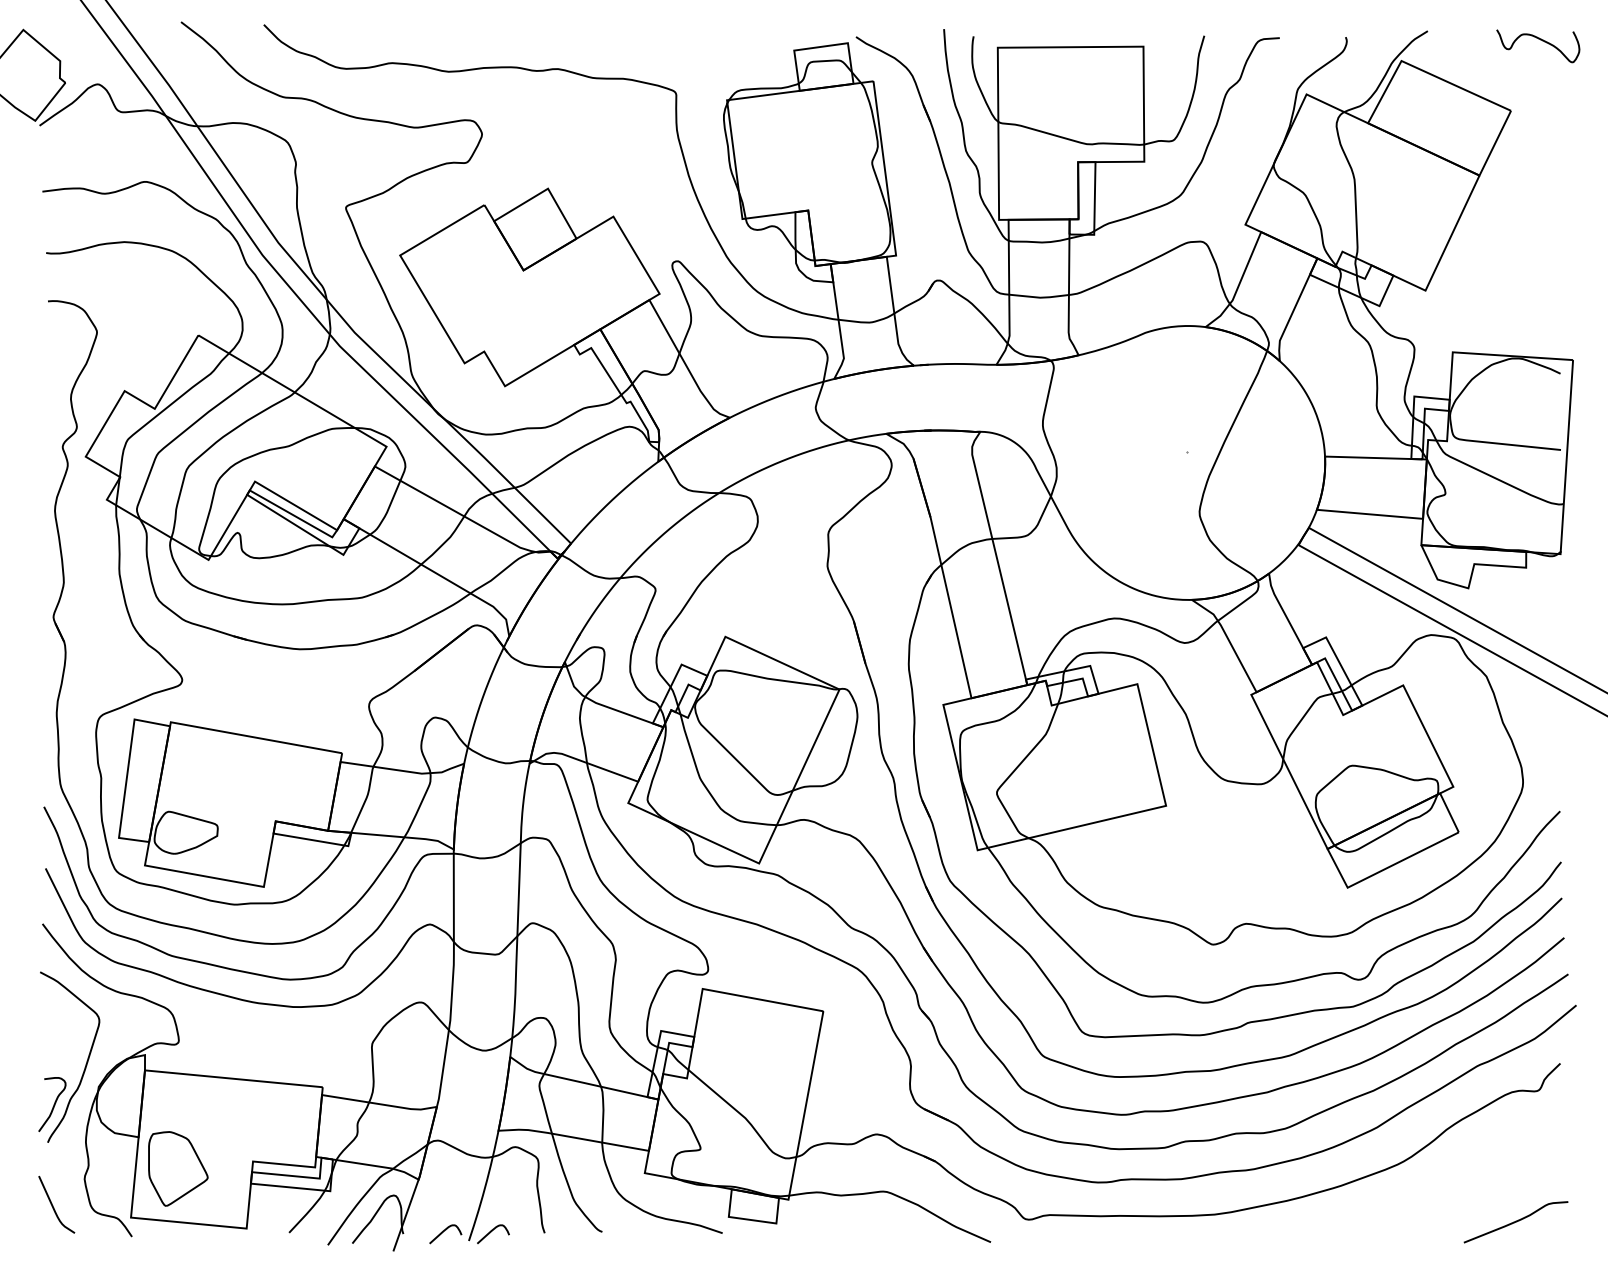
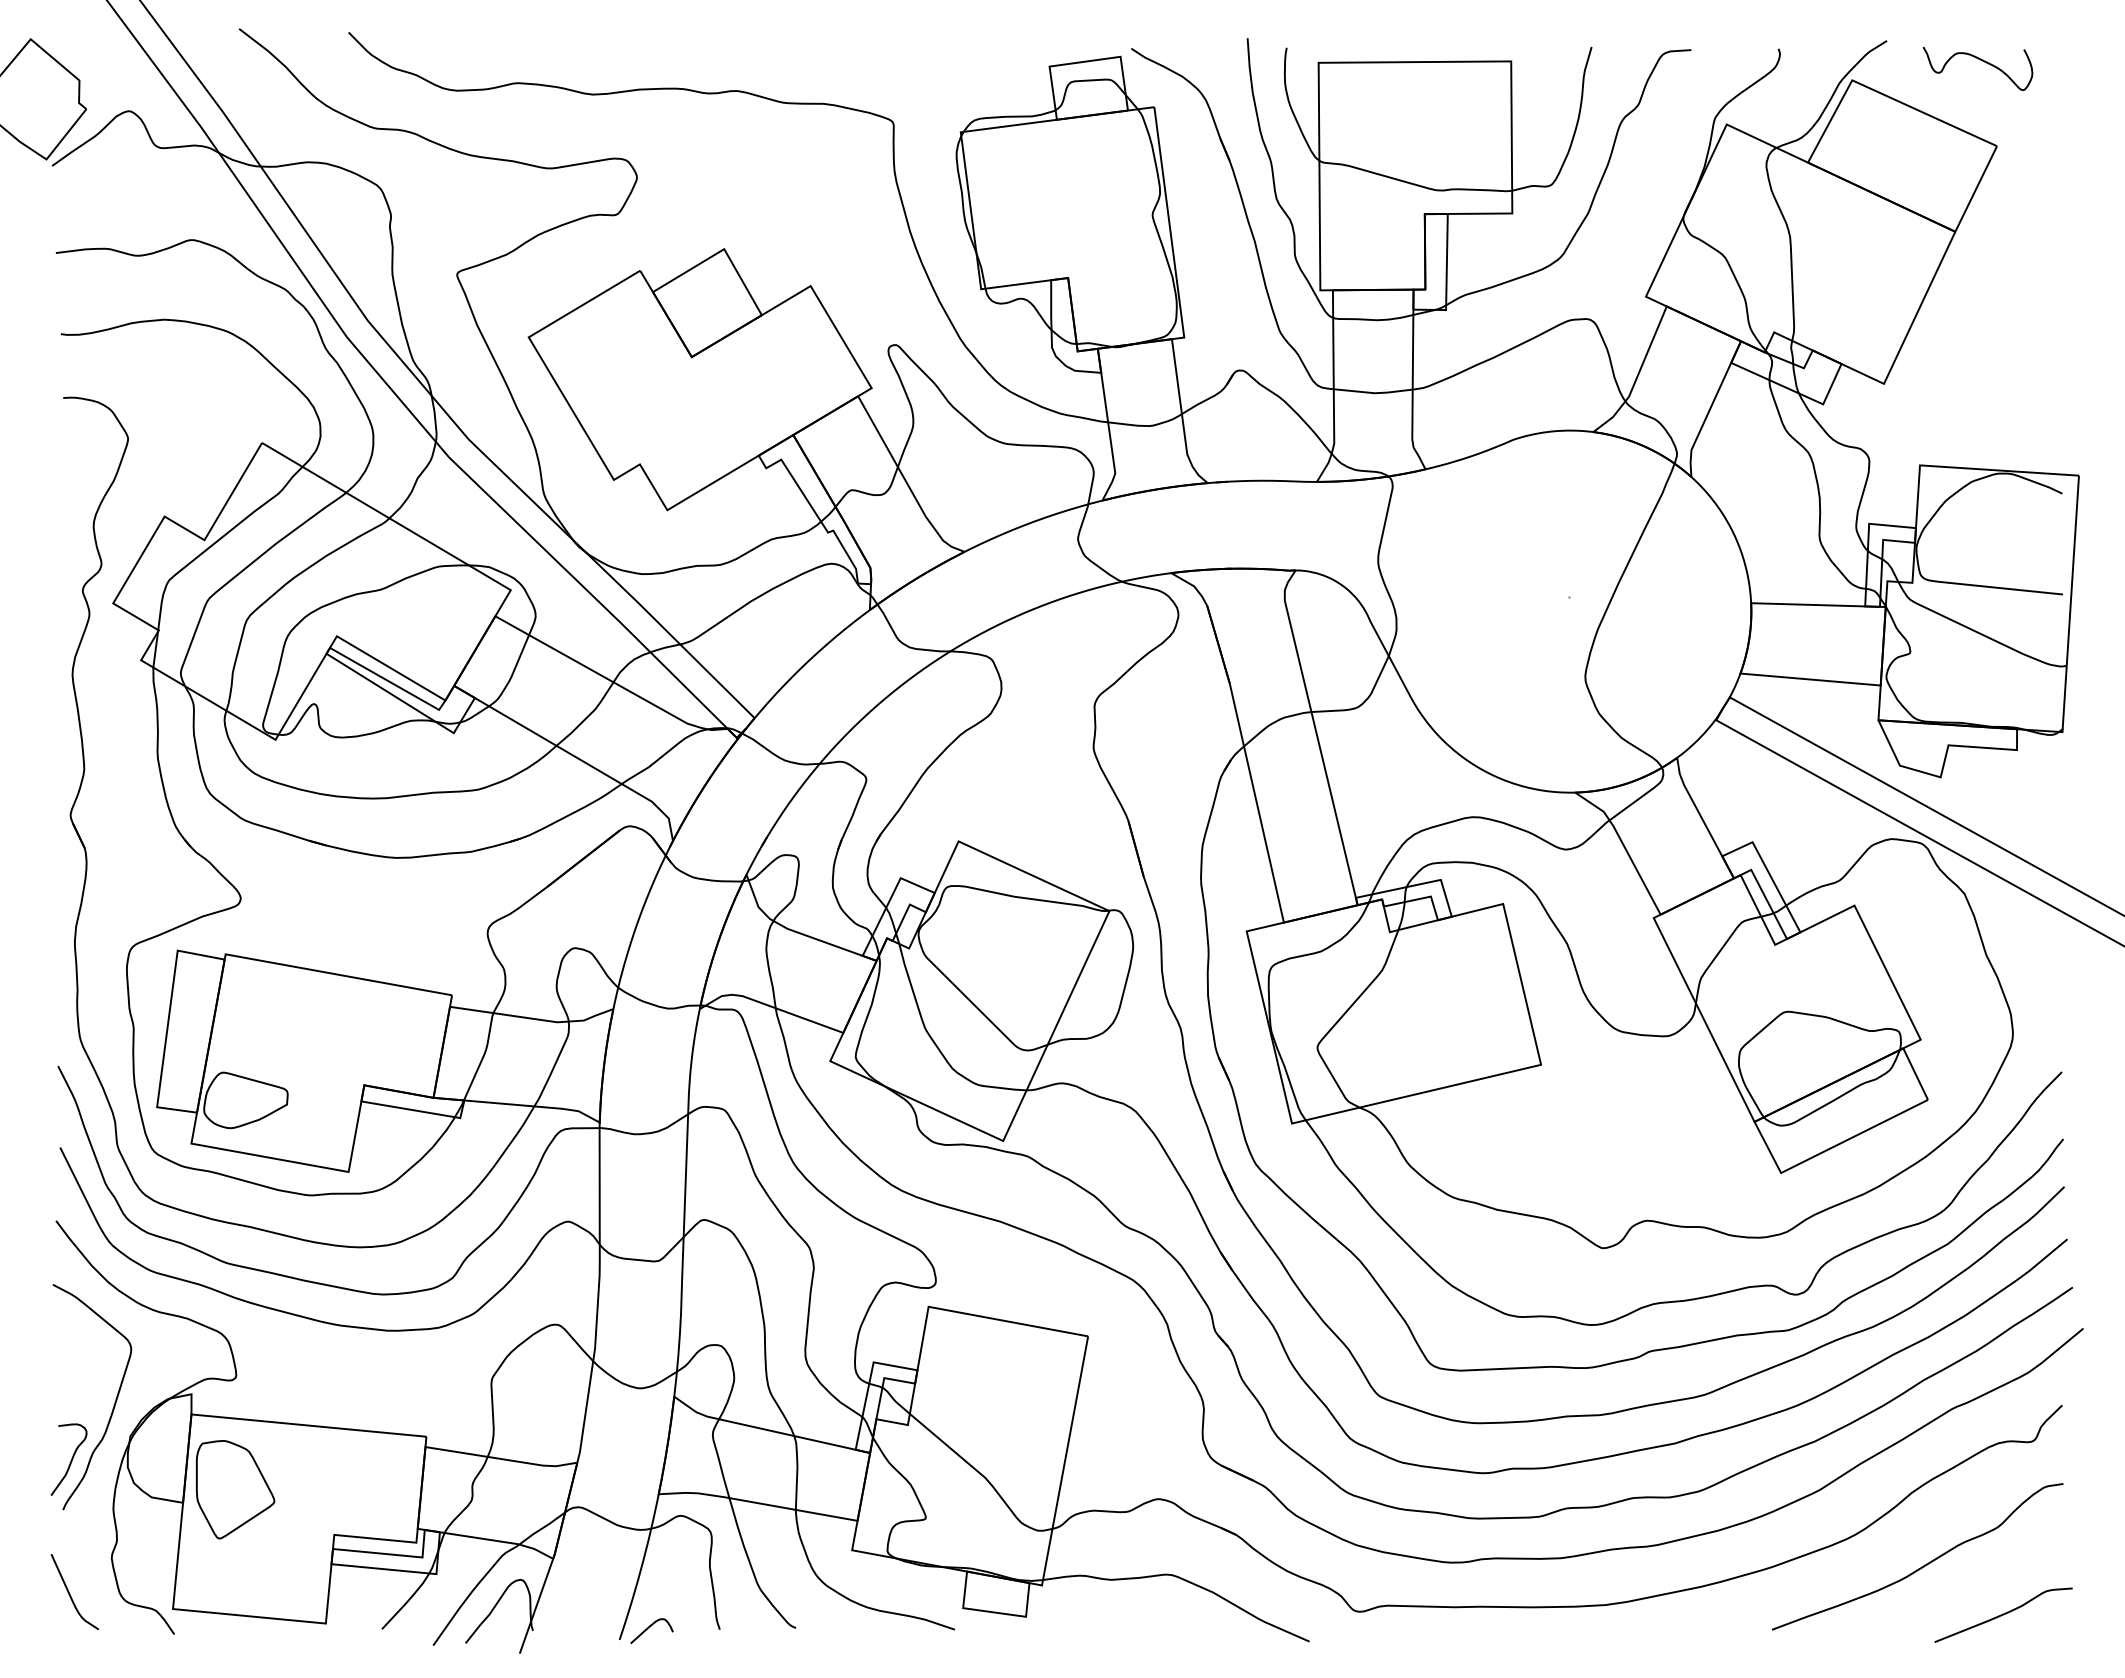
curve: (1540, 39) -> (1980, 60), moved
part: (178, 1168) -> (235, 1489), moved
curve: (1453, 1185) -> (1921, 1566), added
curve: (444, 1231) -> (587, 1627), removed

